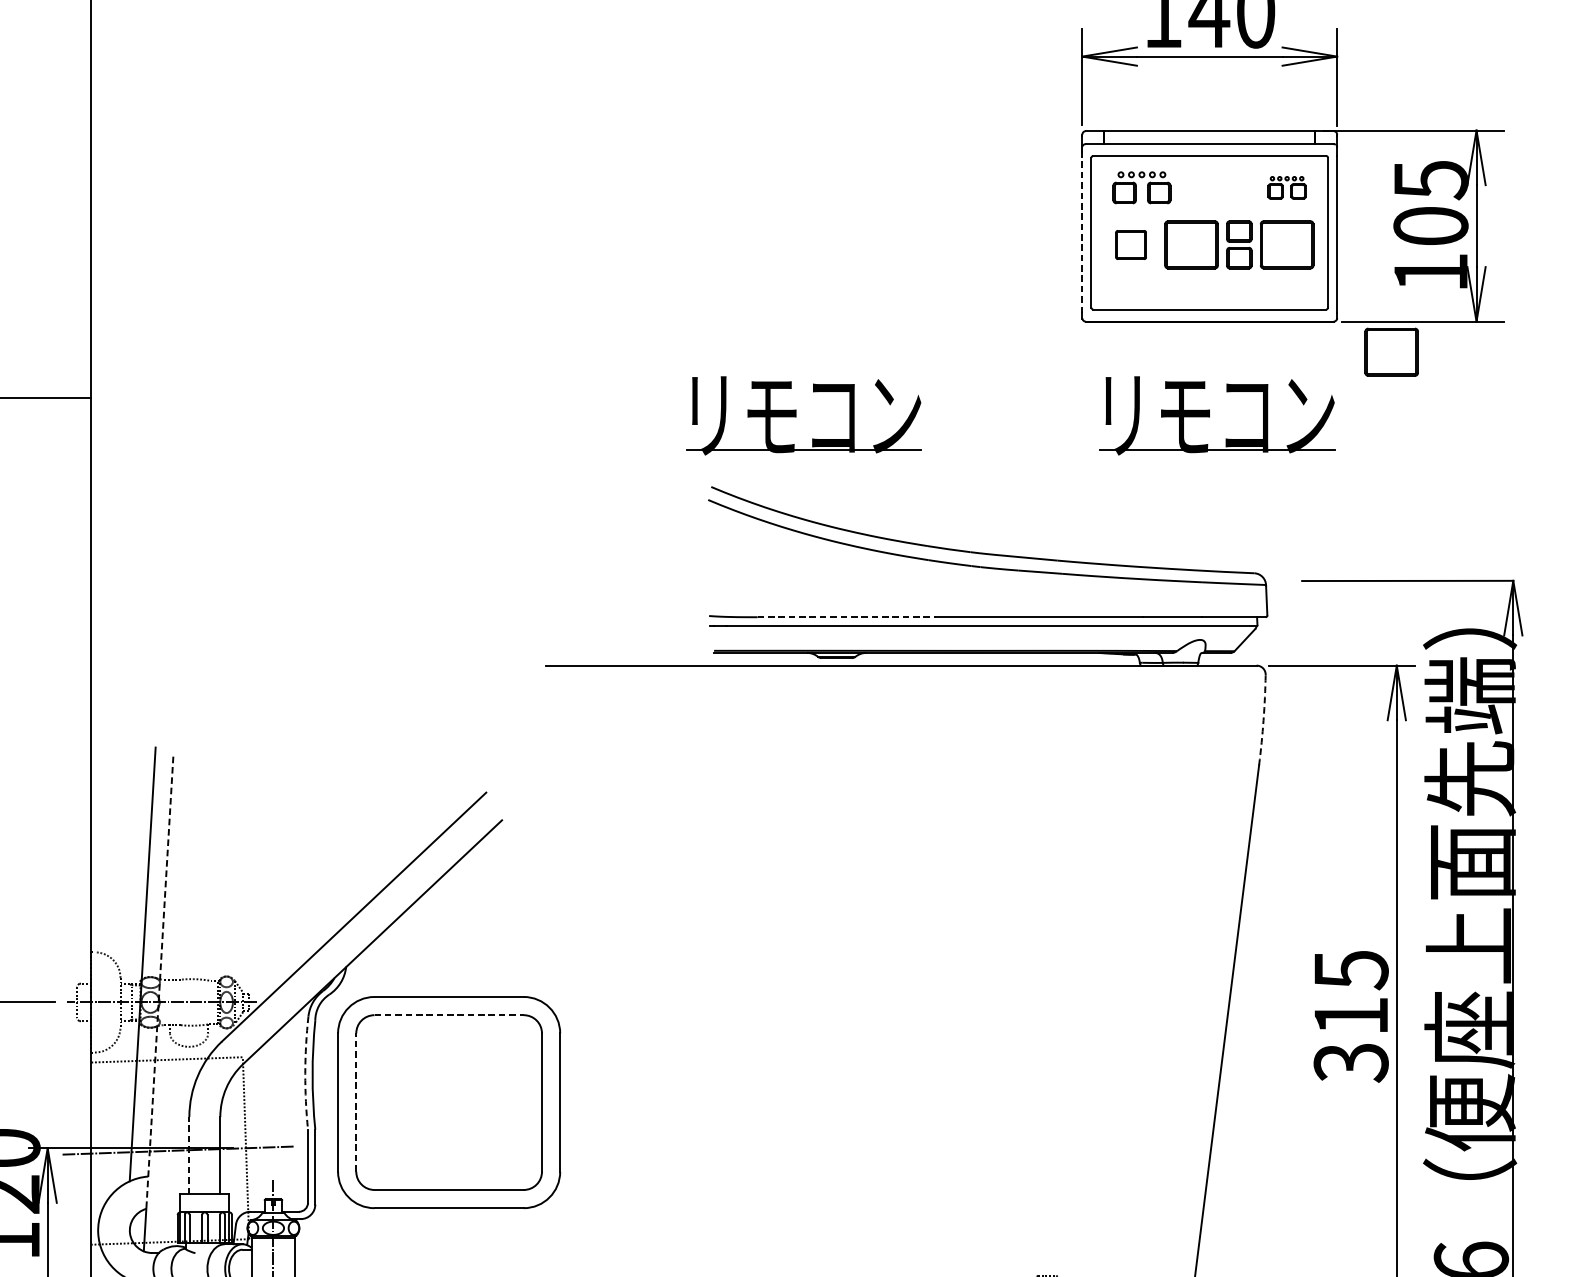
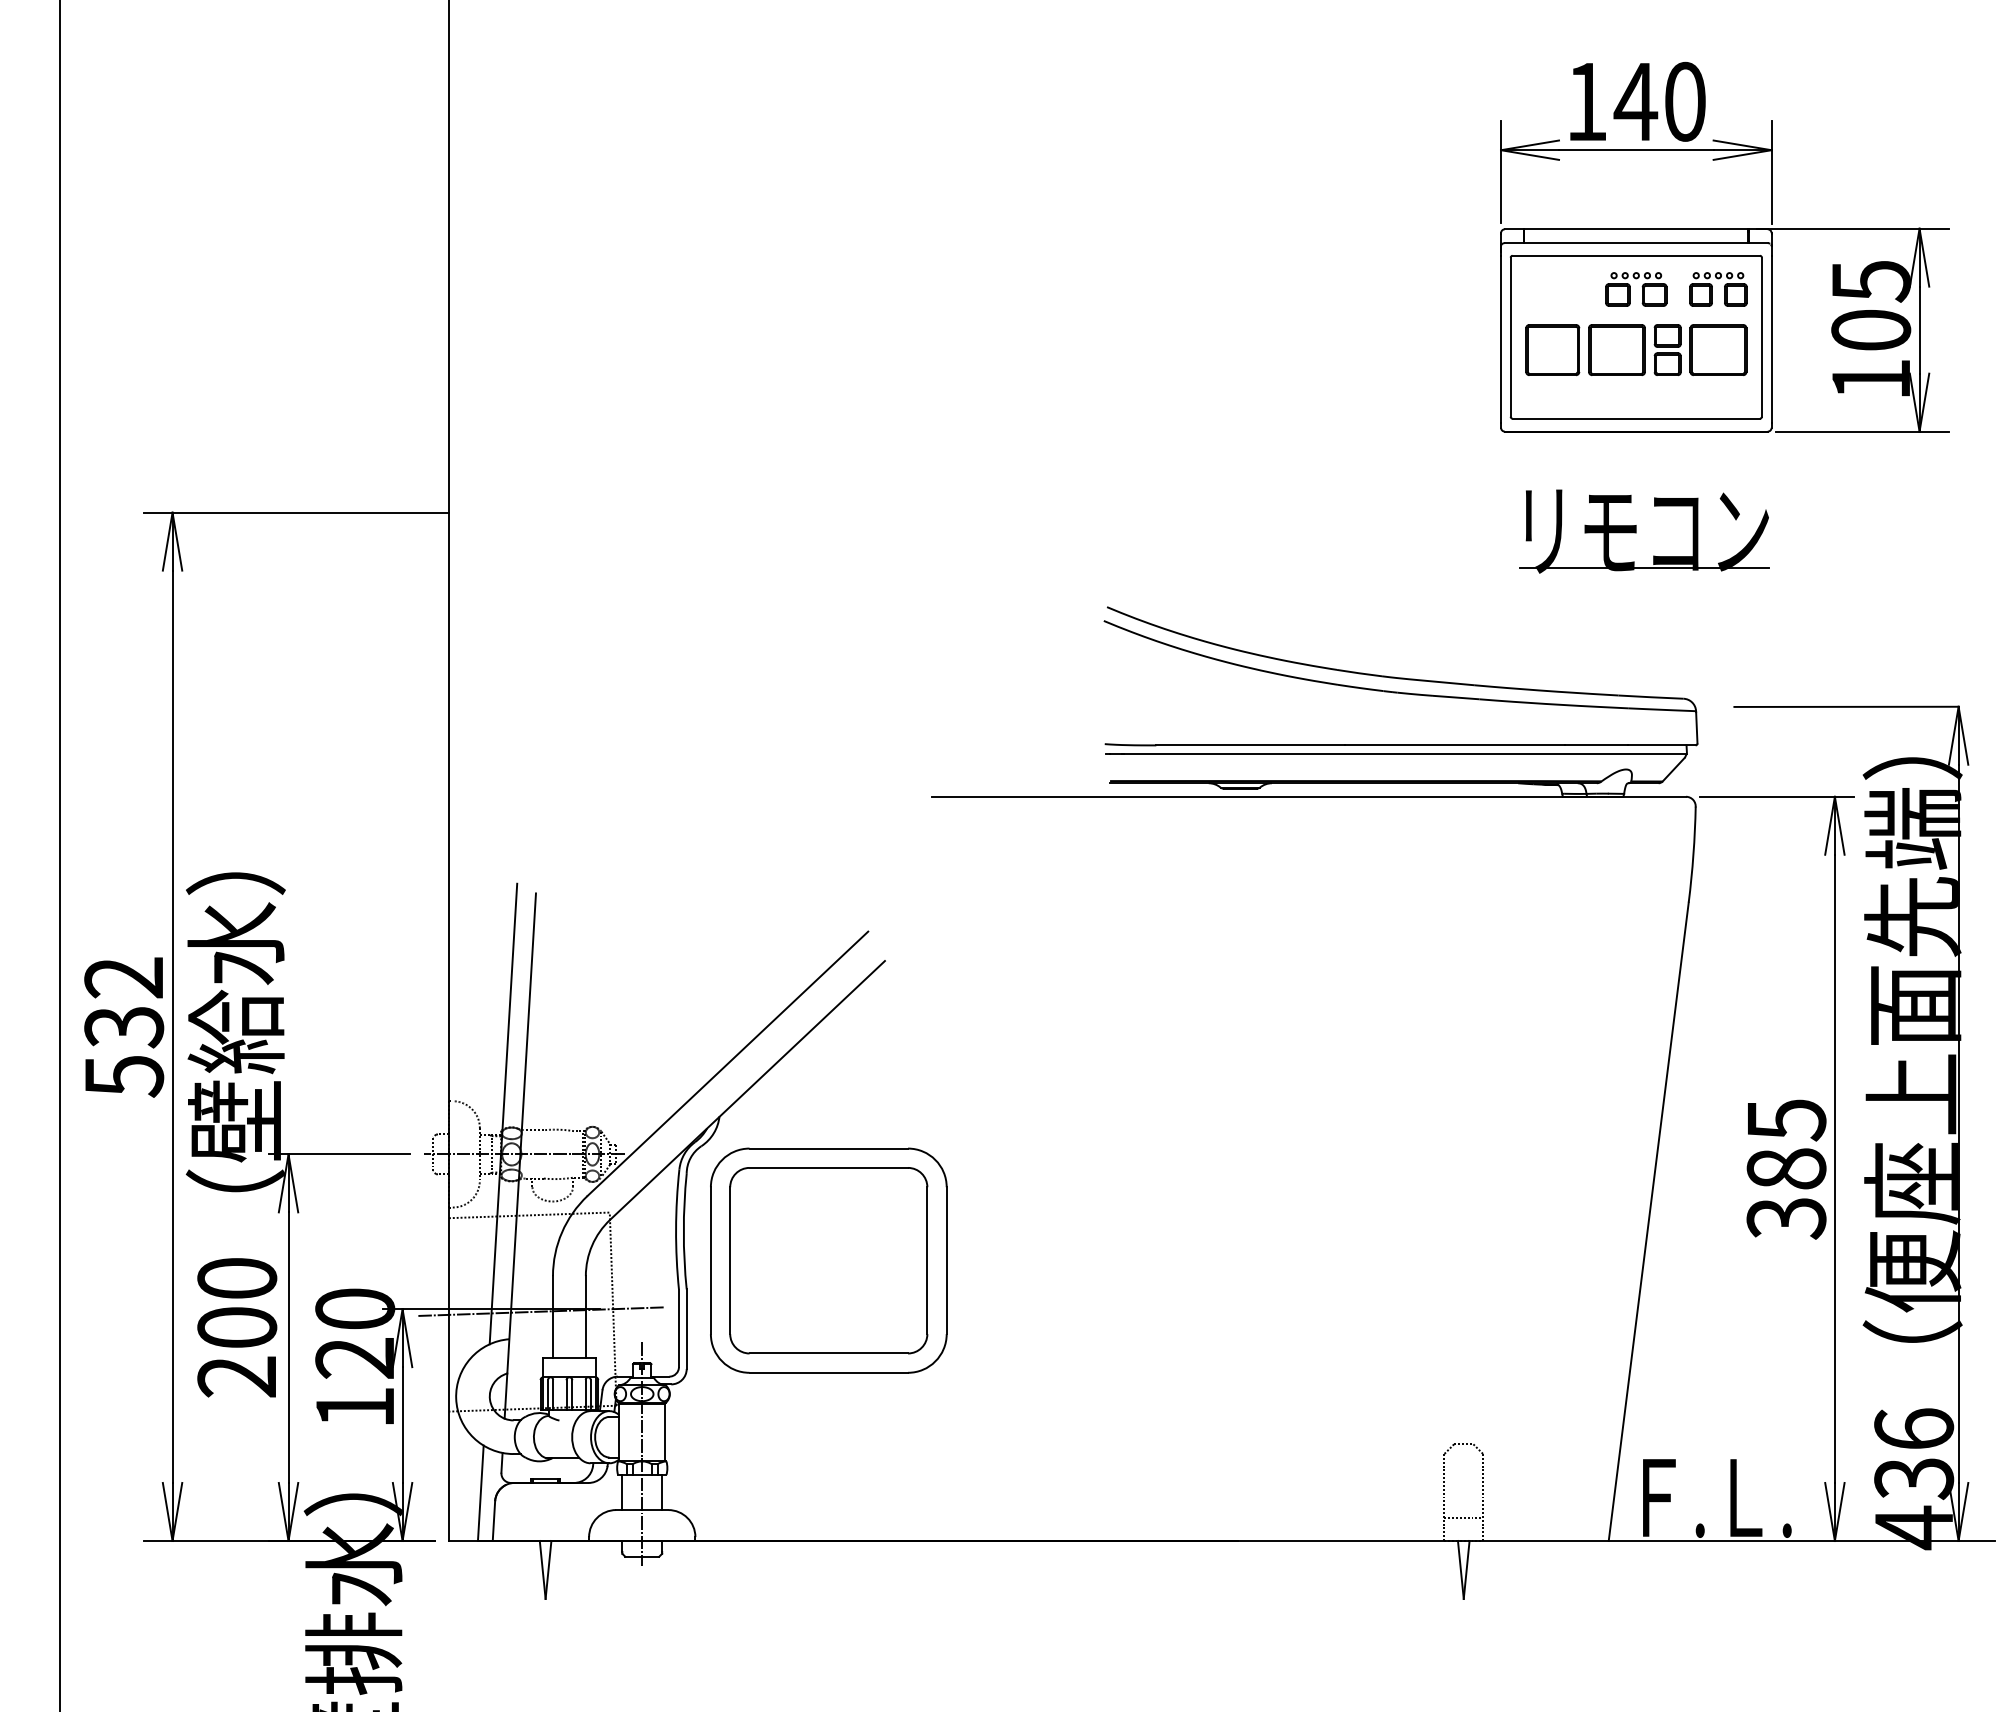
part: (1142, 187) -> (1636, 289), moved
part: (1287, 187) -> (1718, 289), size x1.43
line: (1082, 233) -> (1501, 338), dashed -> solid
part: (1130, 245) -> (1552, 350), size x1.67
part: (1391, 351) -> (1829, 463), removed
part: (796, 415) -> (1197, 531), removed
line: (847, 617) -> (1251, 745), dashed -> solid
arc: (1263, 719) -> (1693, 854), dashed -> solid
line: (159, 983) -> (521, 1134), dashed -> solid
line: (449, 1014) -> (829, 1167), dashed -> solid
text: (1351, 1015) -> (1786, 1168), 315 -> 385
arc: (305, 1073) -> (676, 1229), dashed -> solid
line: (356, 1102) -> (730, 1260), dashed -> solid
line: (189, 1156) -> (553, 1317), dashed -> solid

